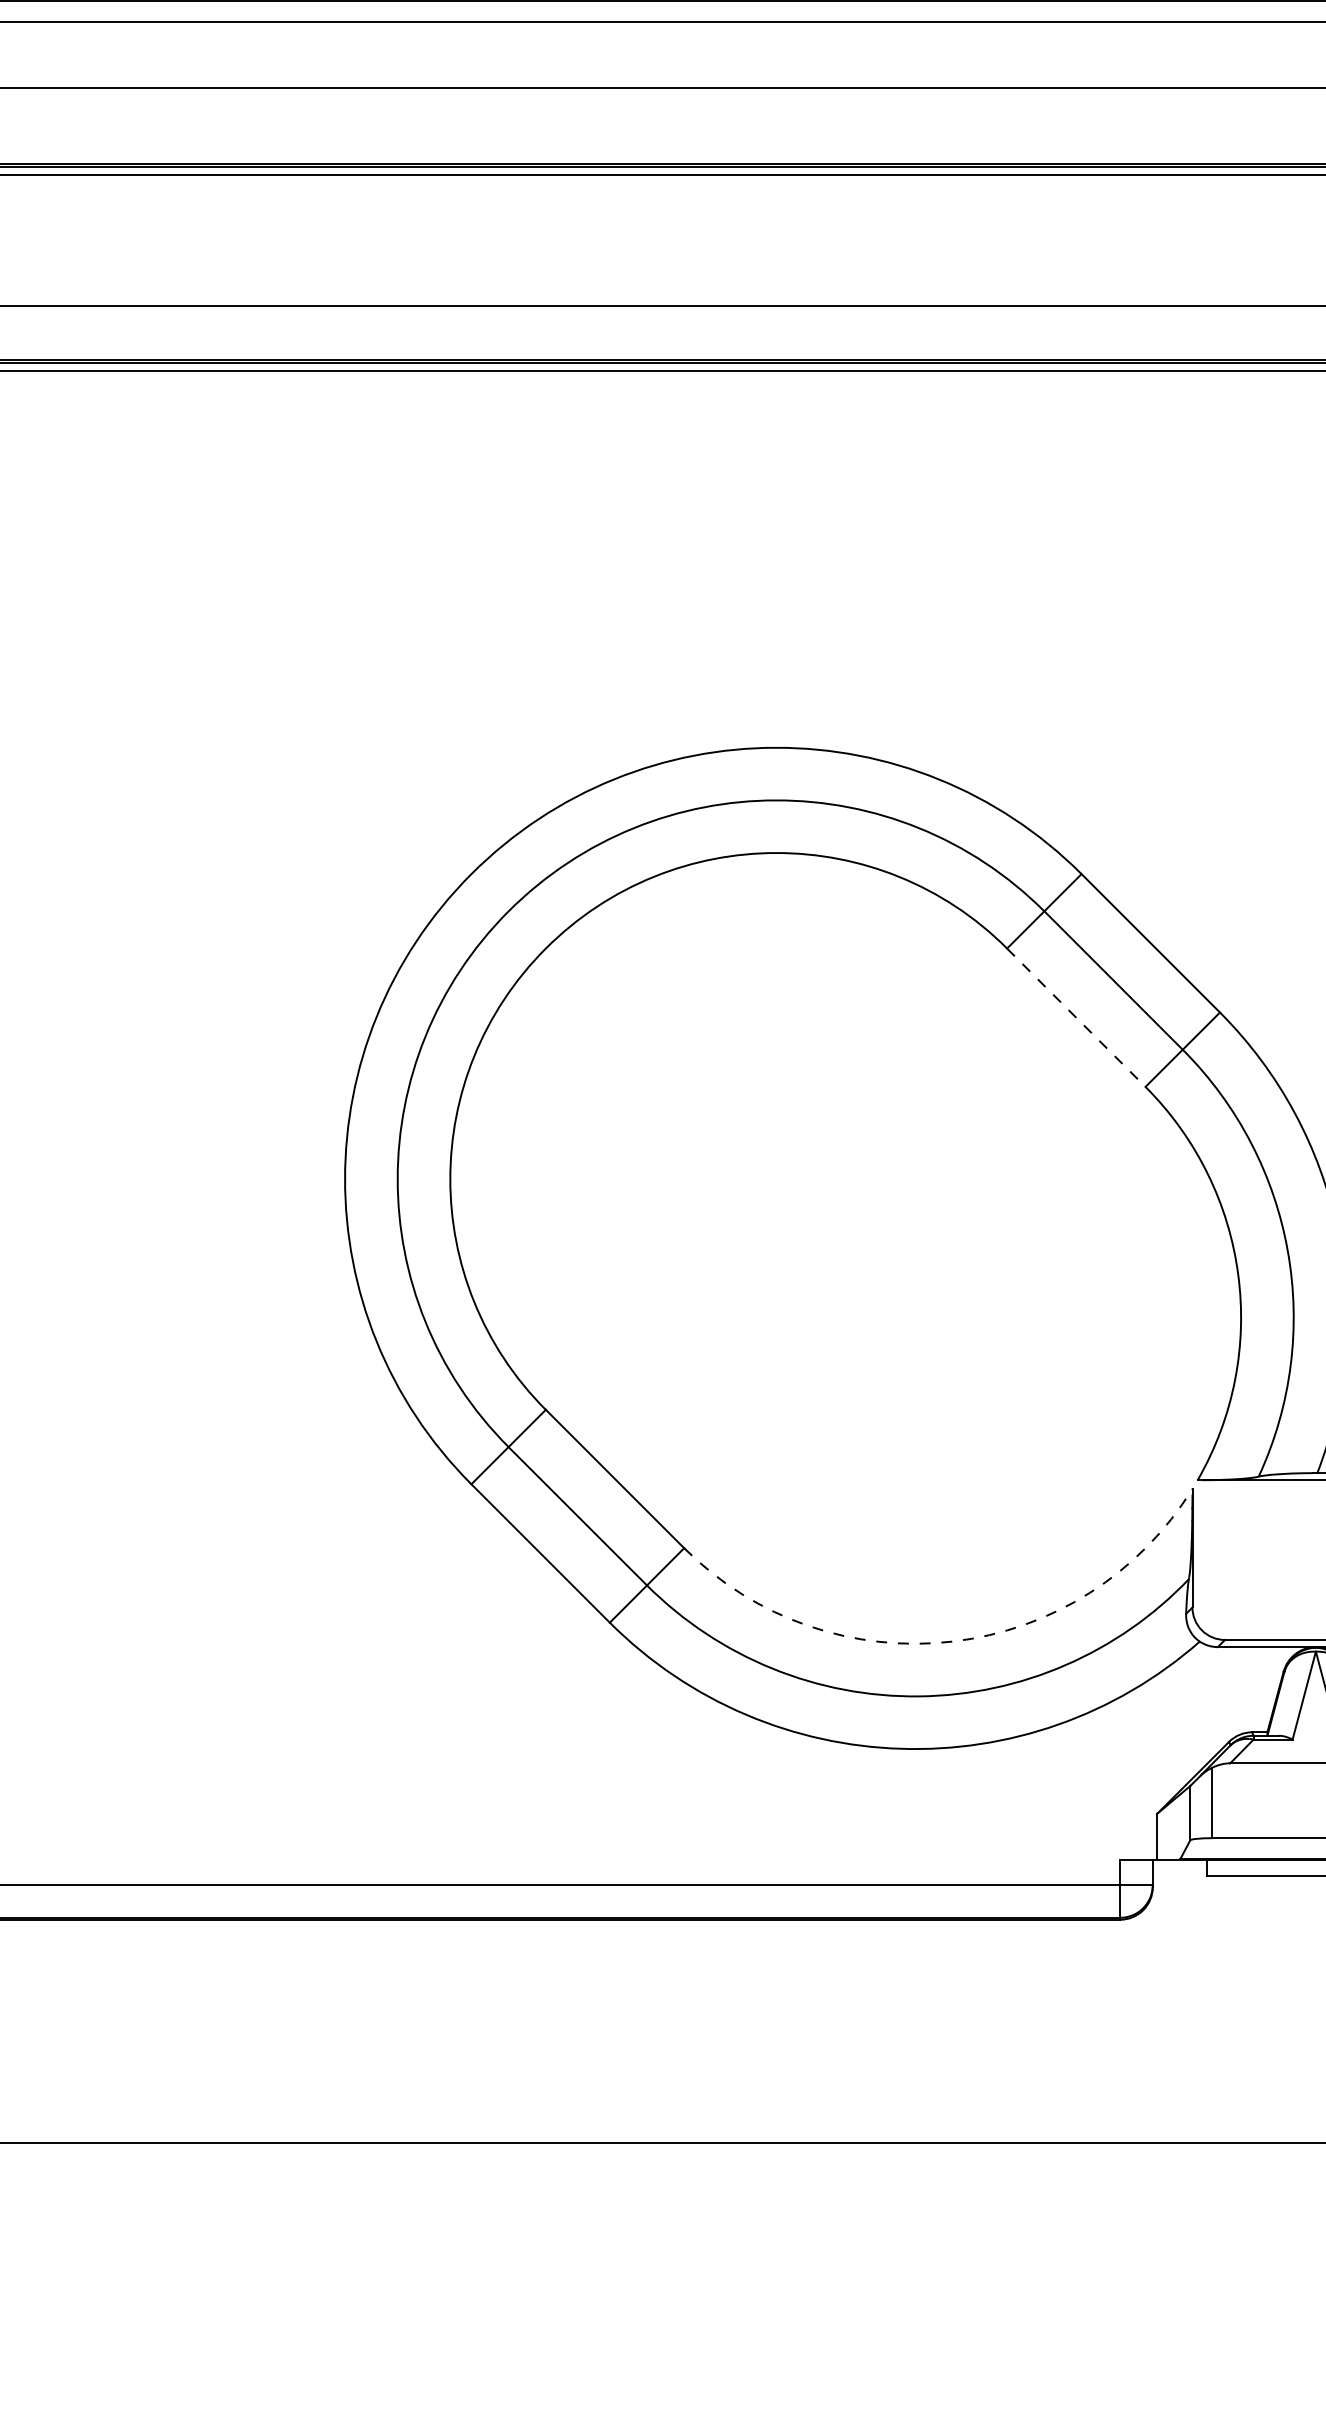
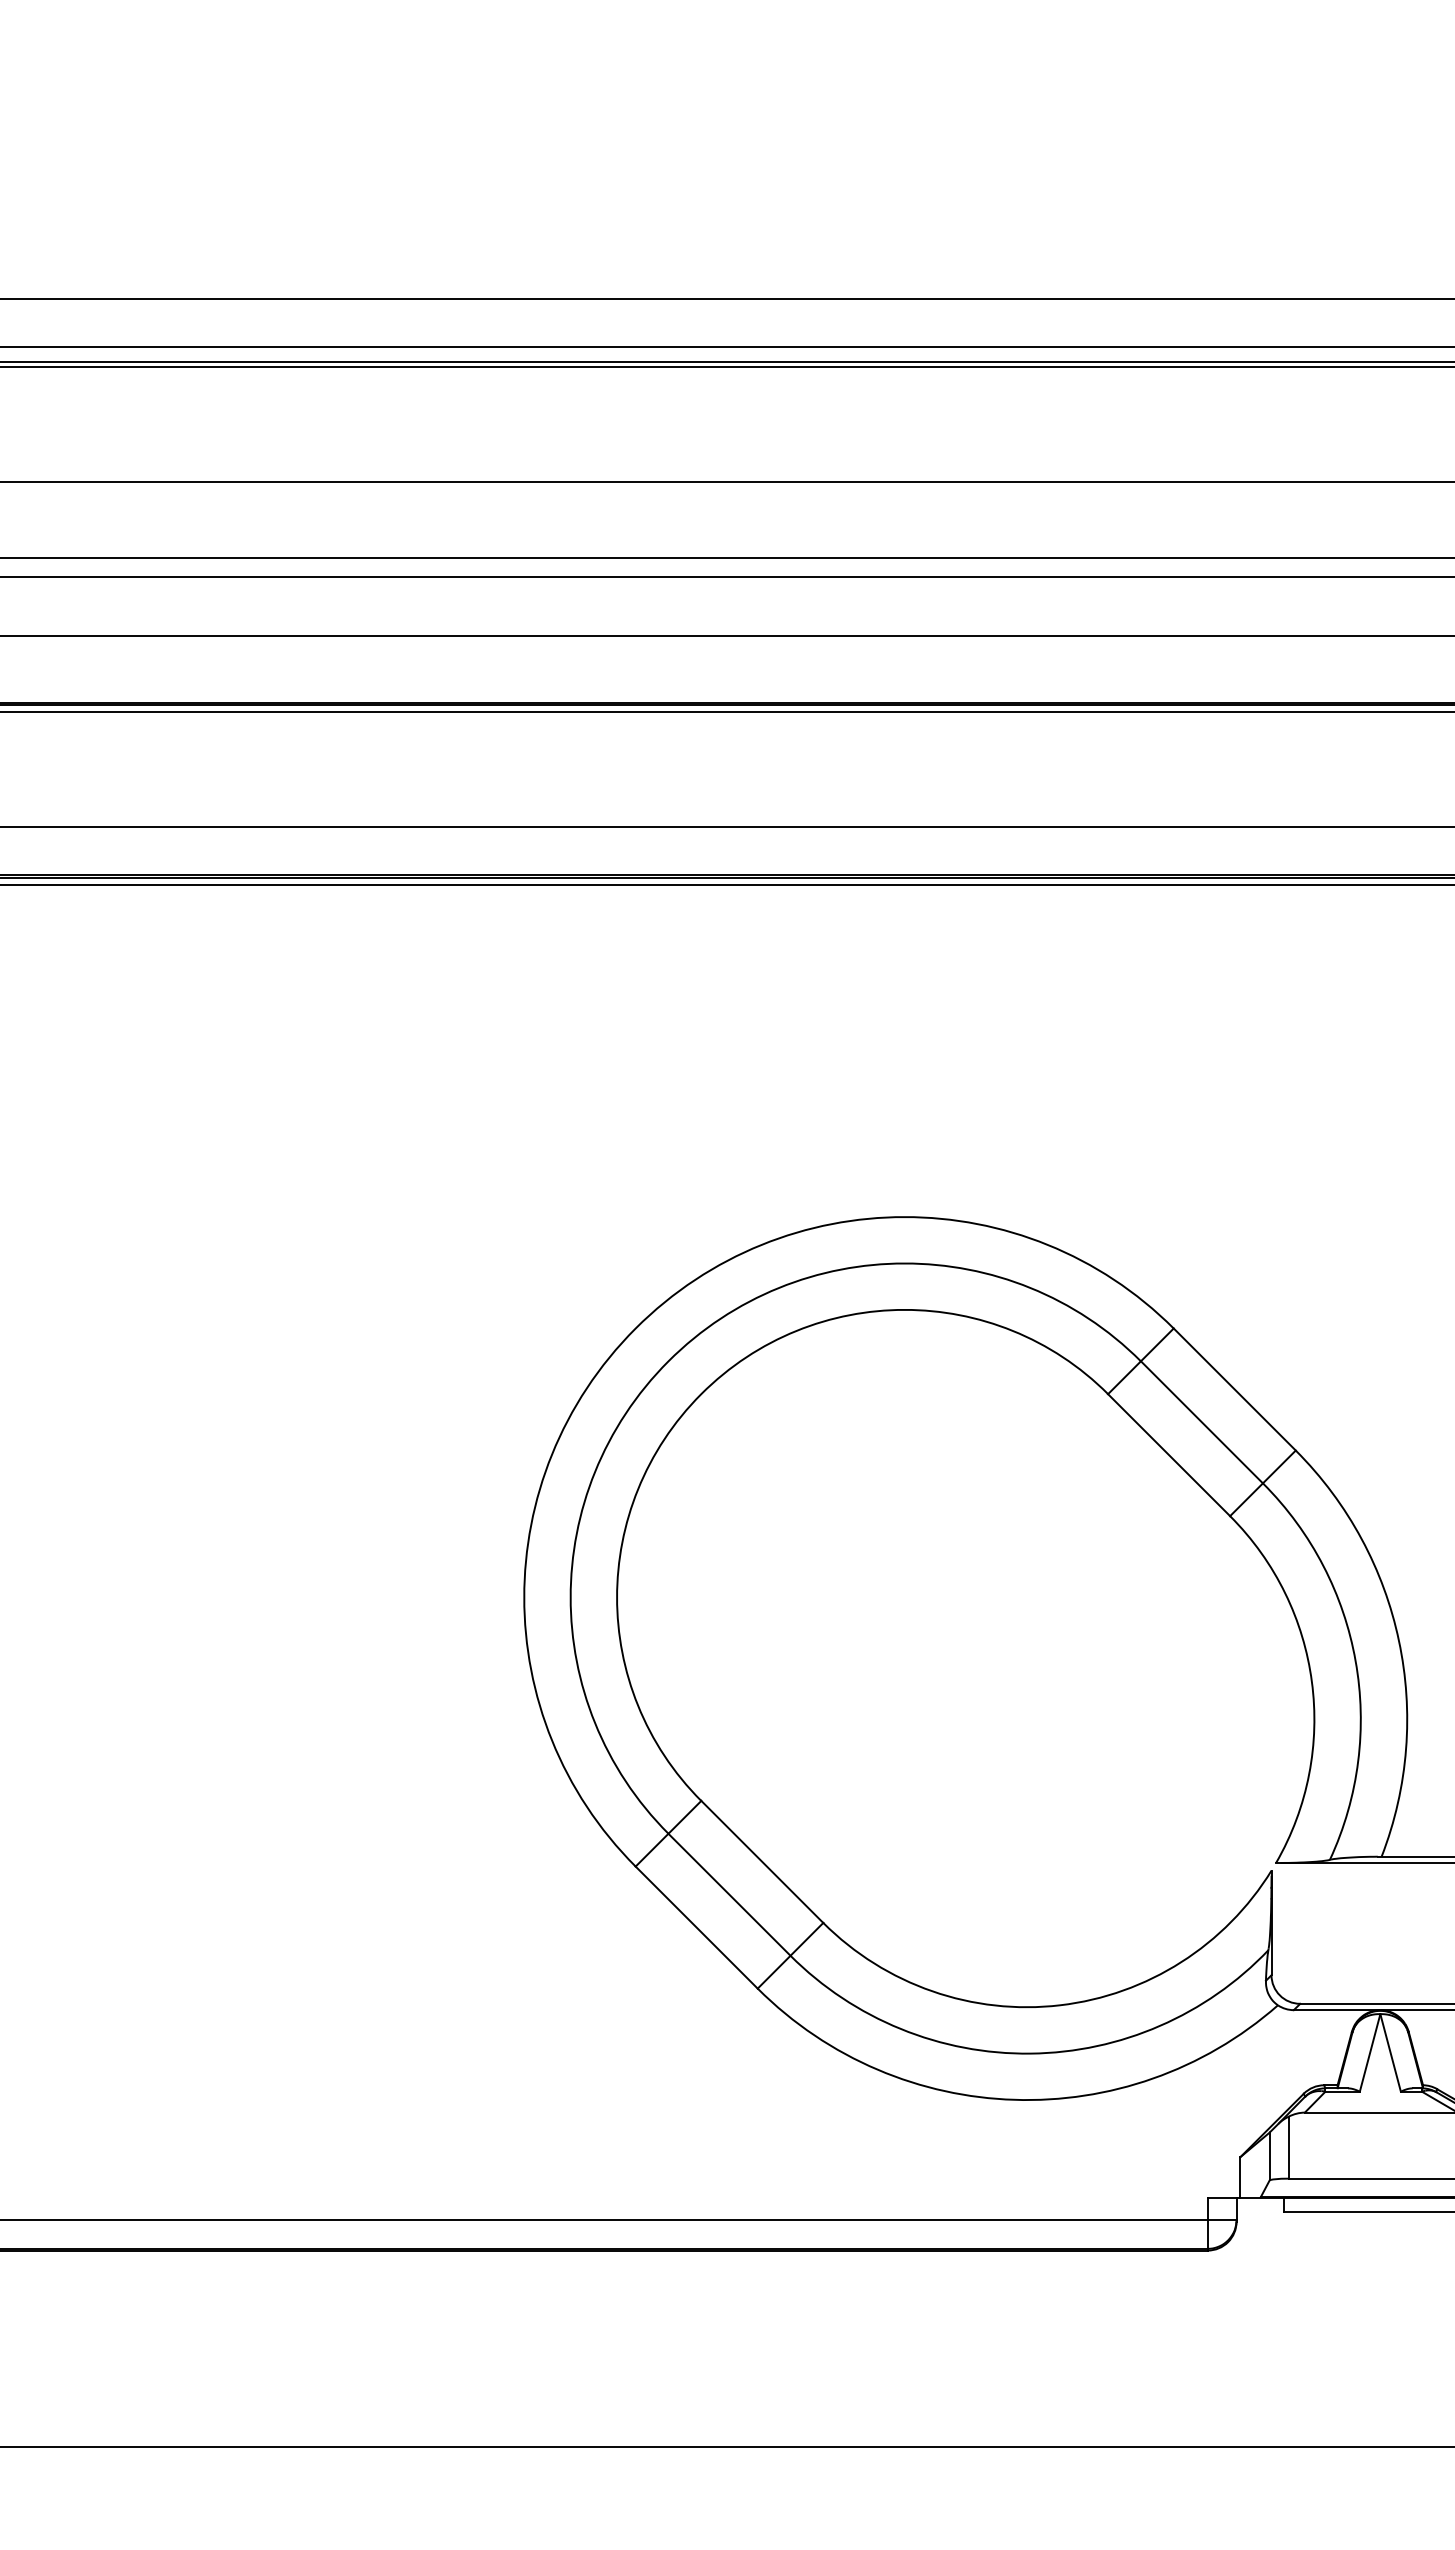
line: (1076, 1018) -> (1169, 1455), dashed -> solid
arc: (953, 1641) -> (1060, 2005), dashed -> solid

